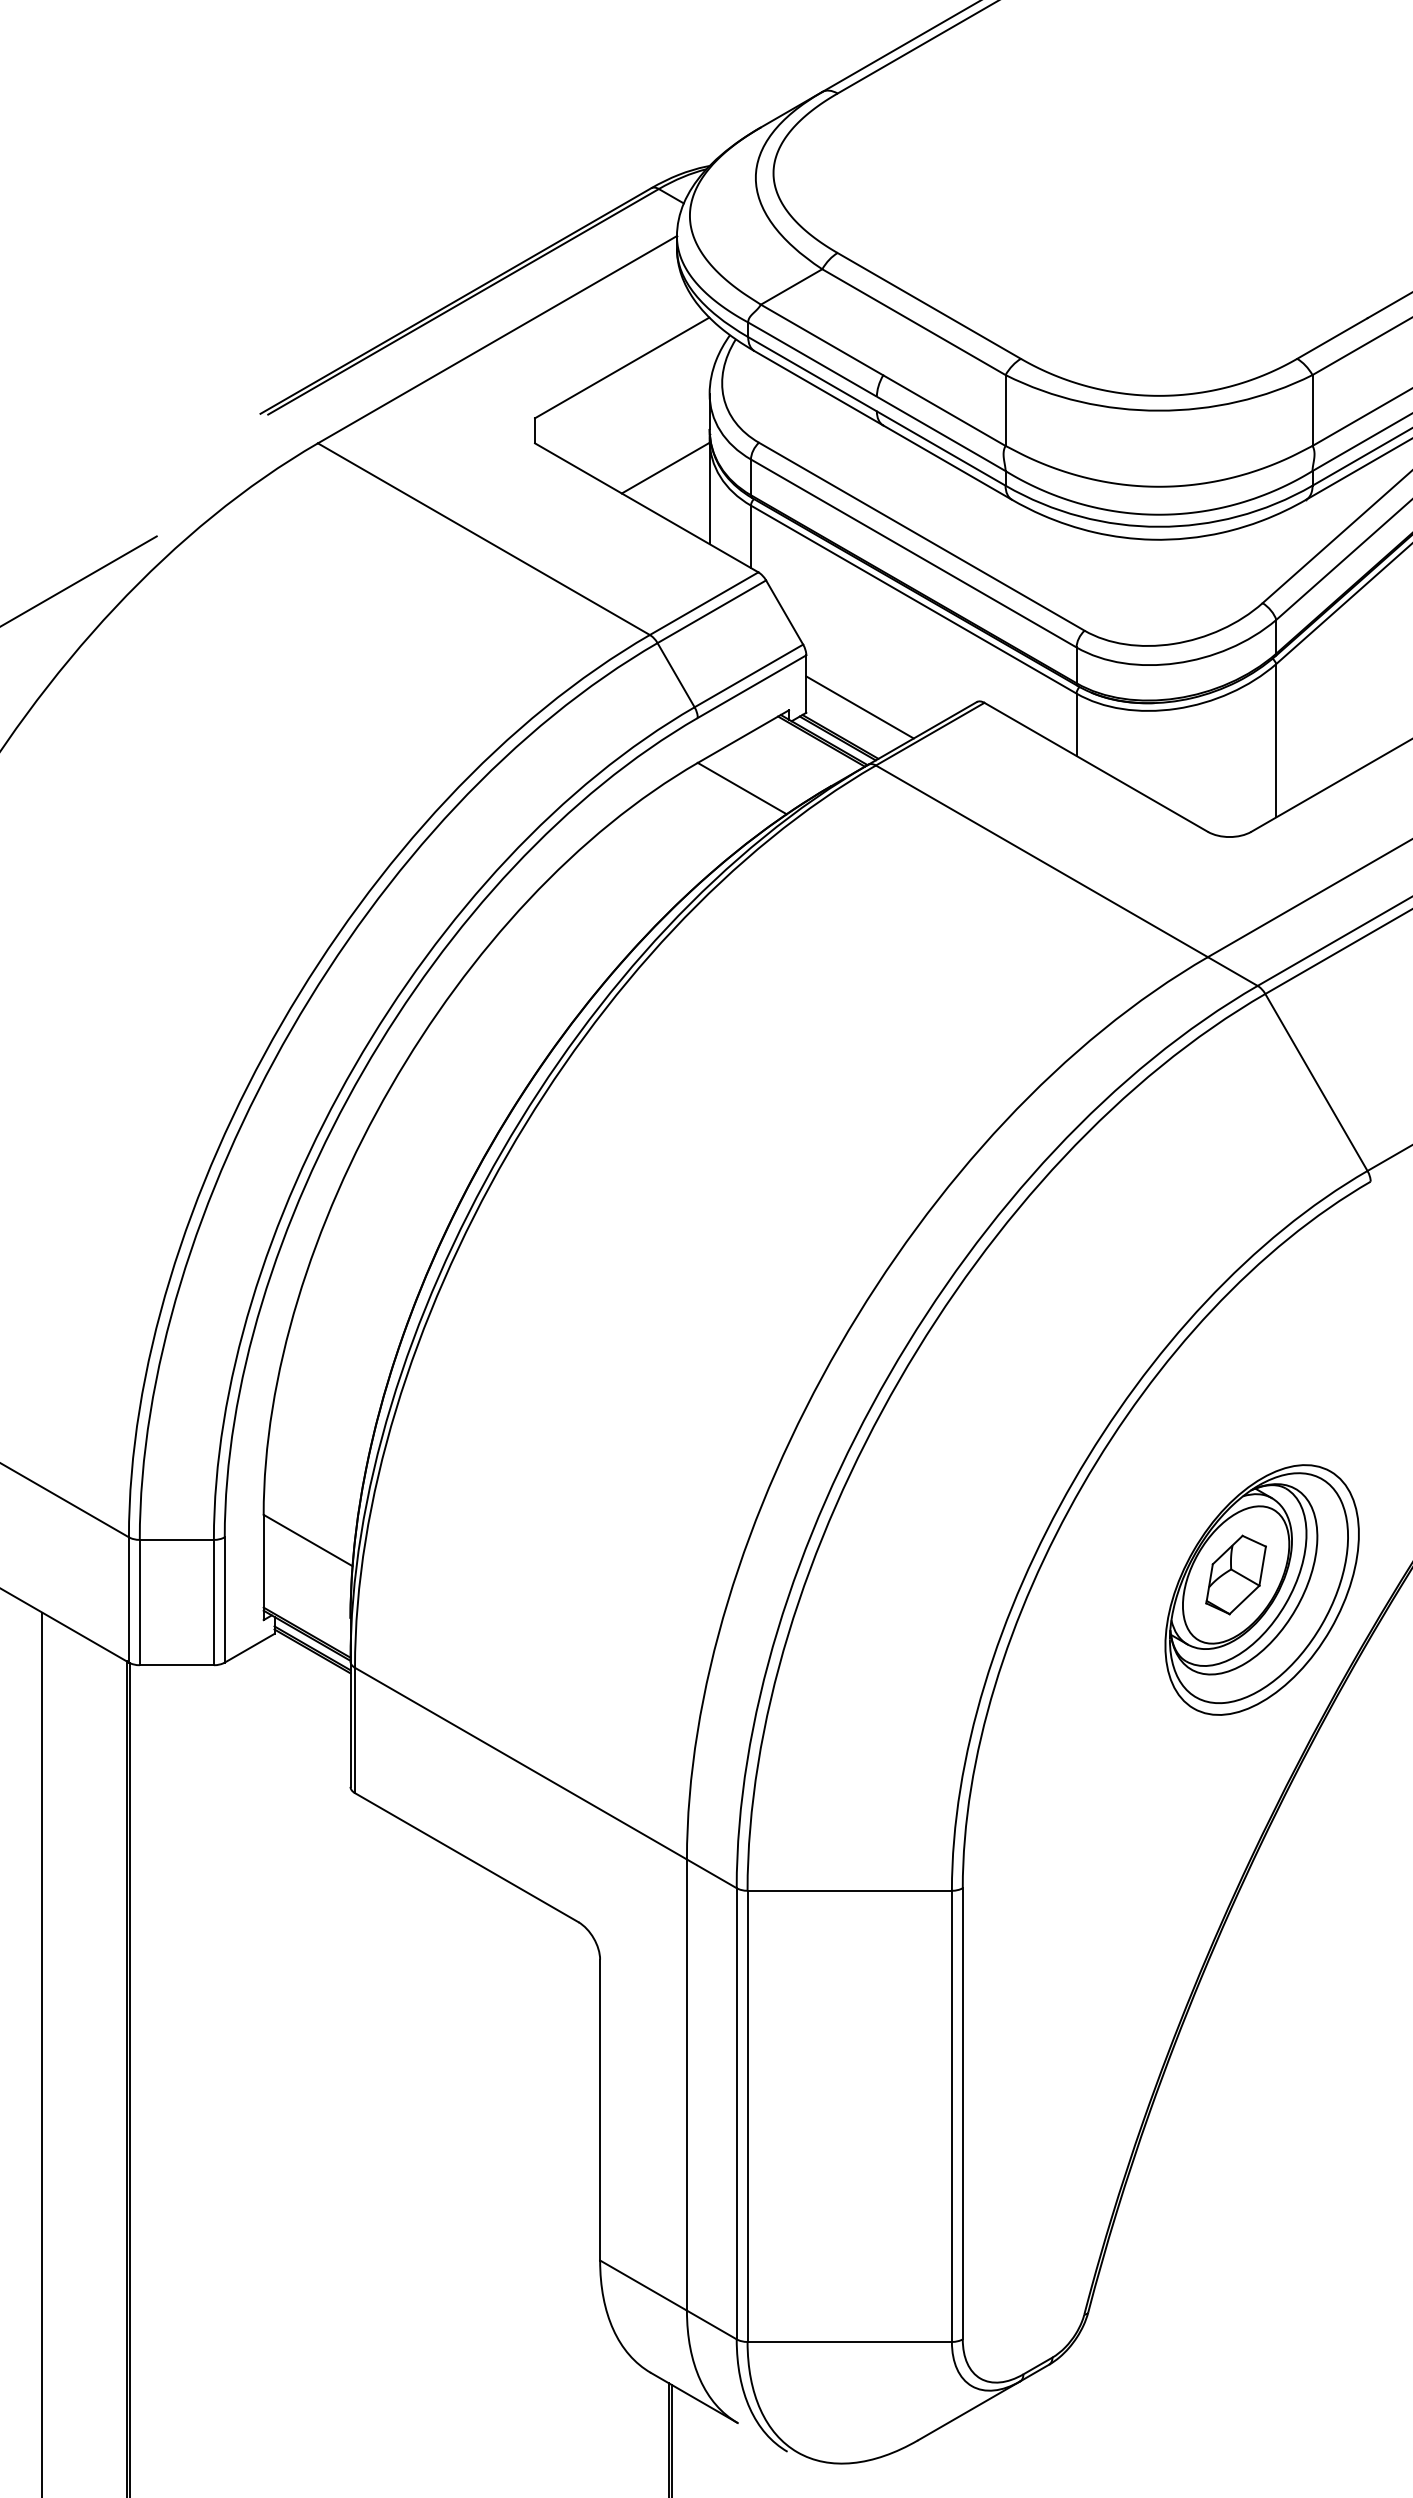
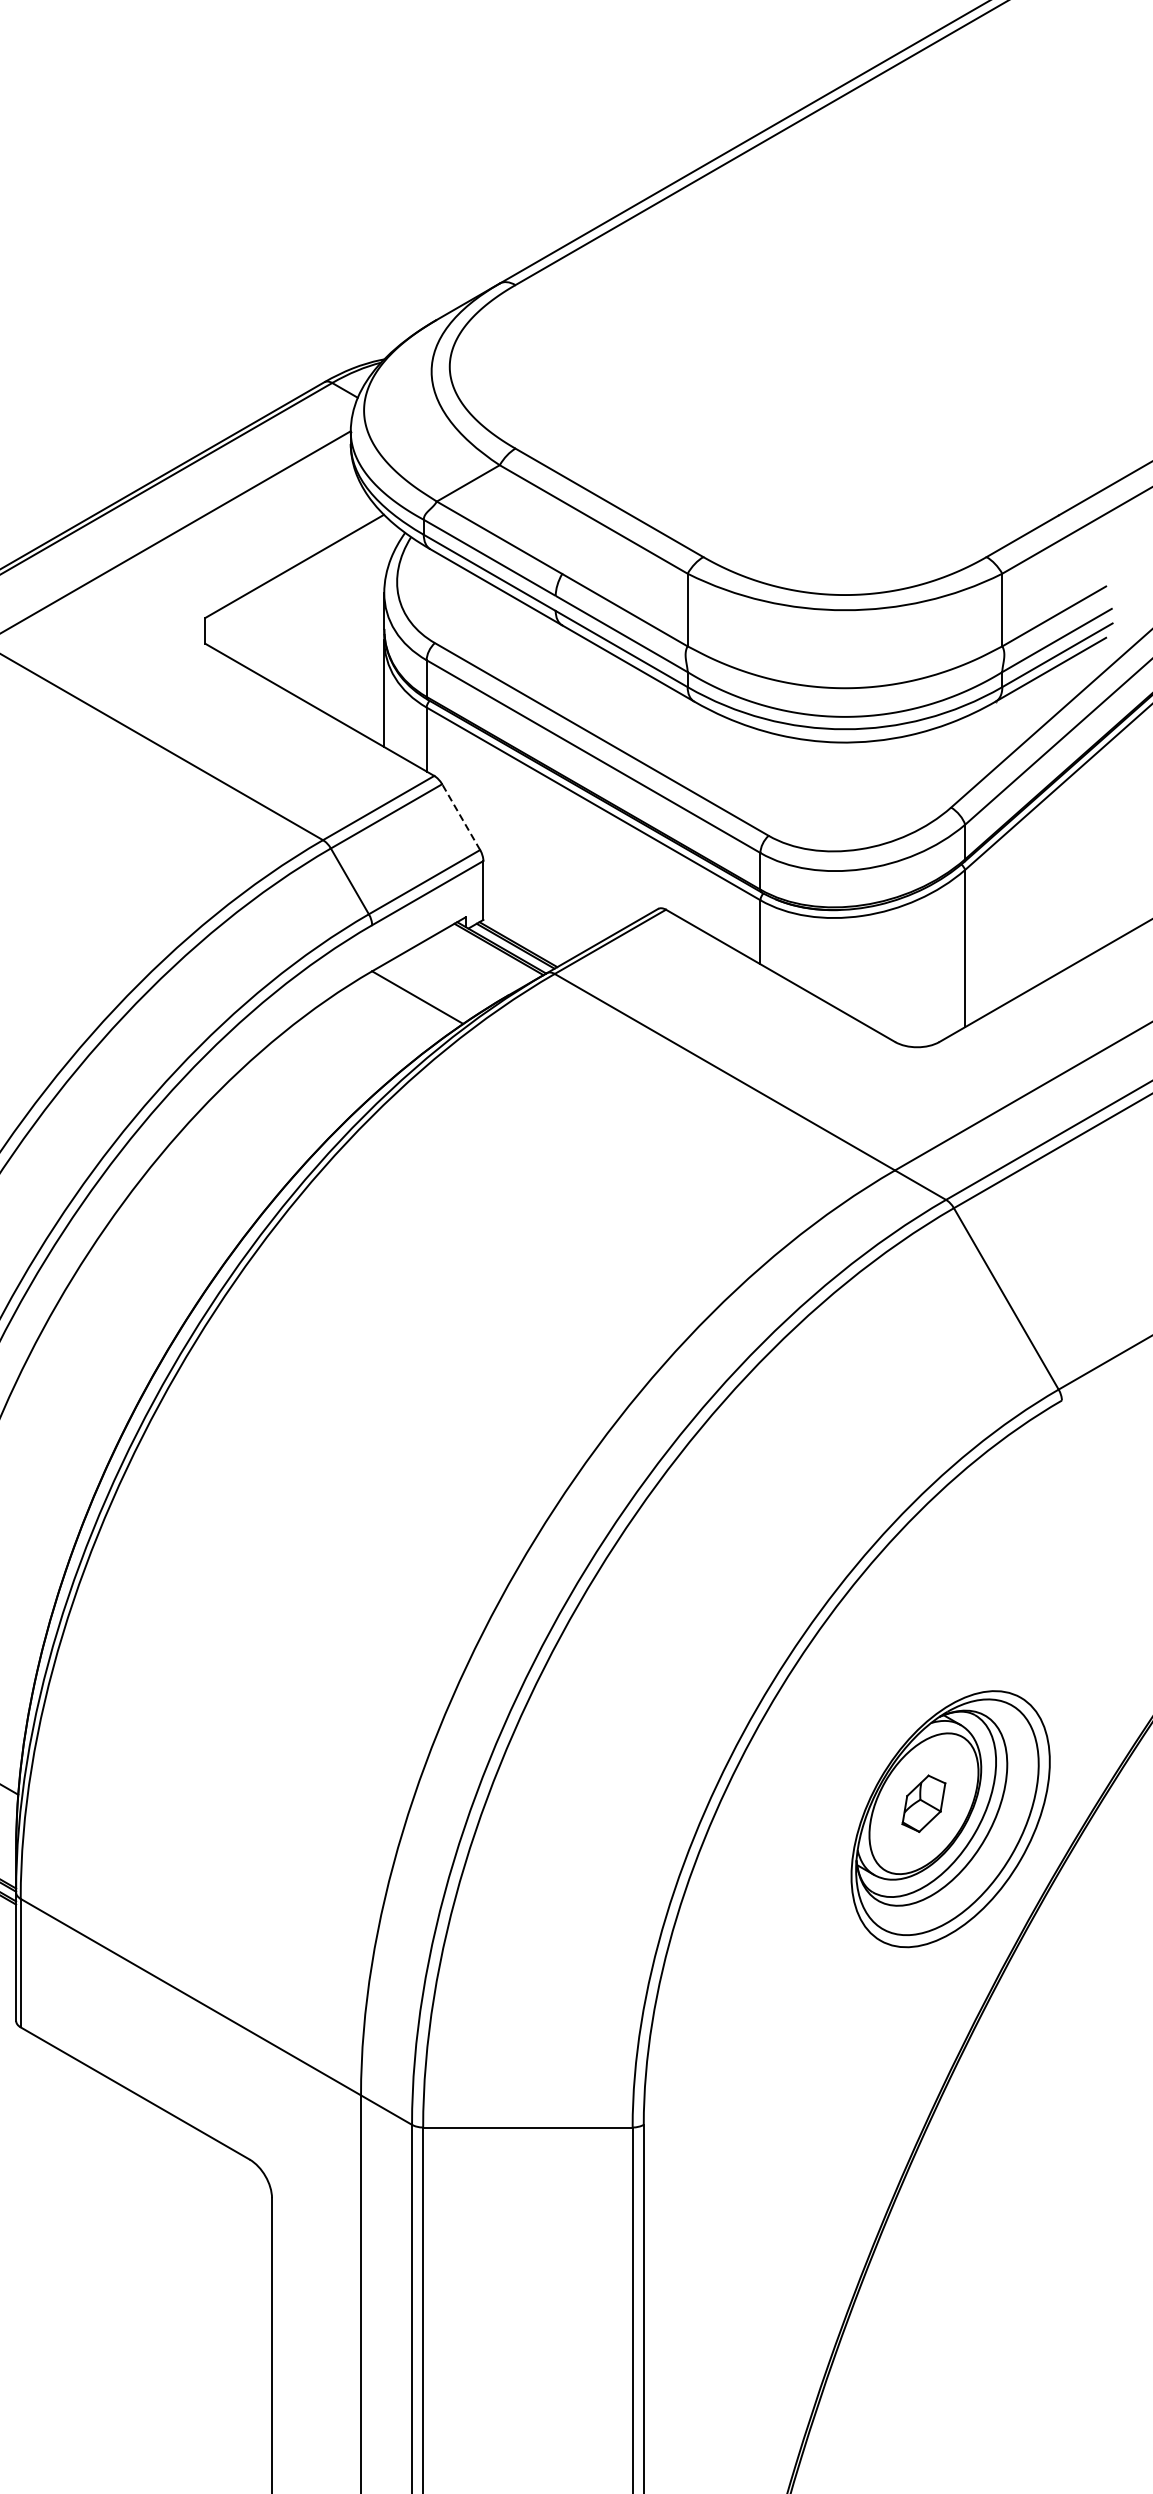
line: (665, 467) -> (339, 668), removed
line: (784, 612) -> (461, 817), solid -> dashed
line: (859, 707) -> (537, 914), removed
part: (1235, 1574) -> (923, 1803), size x0.7

